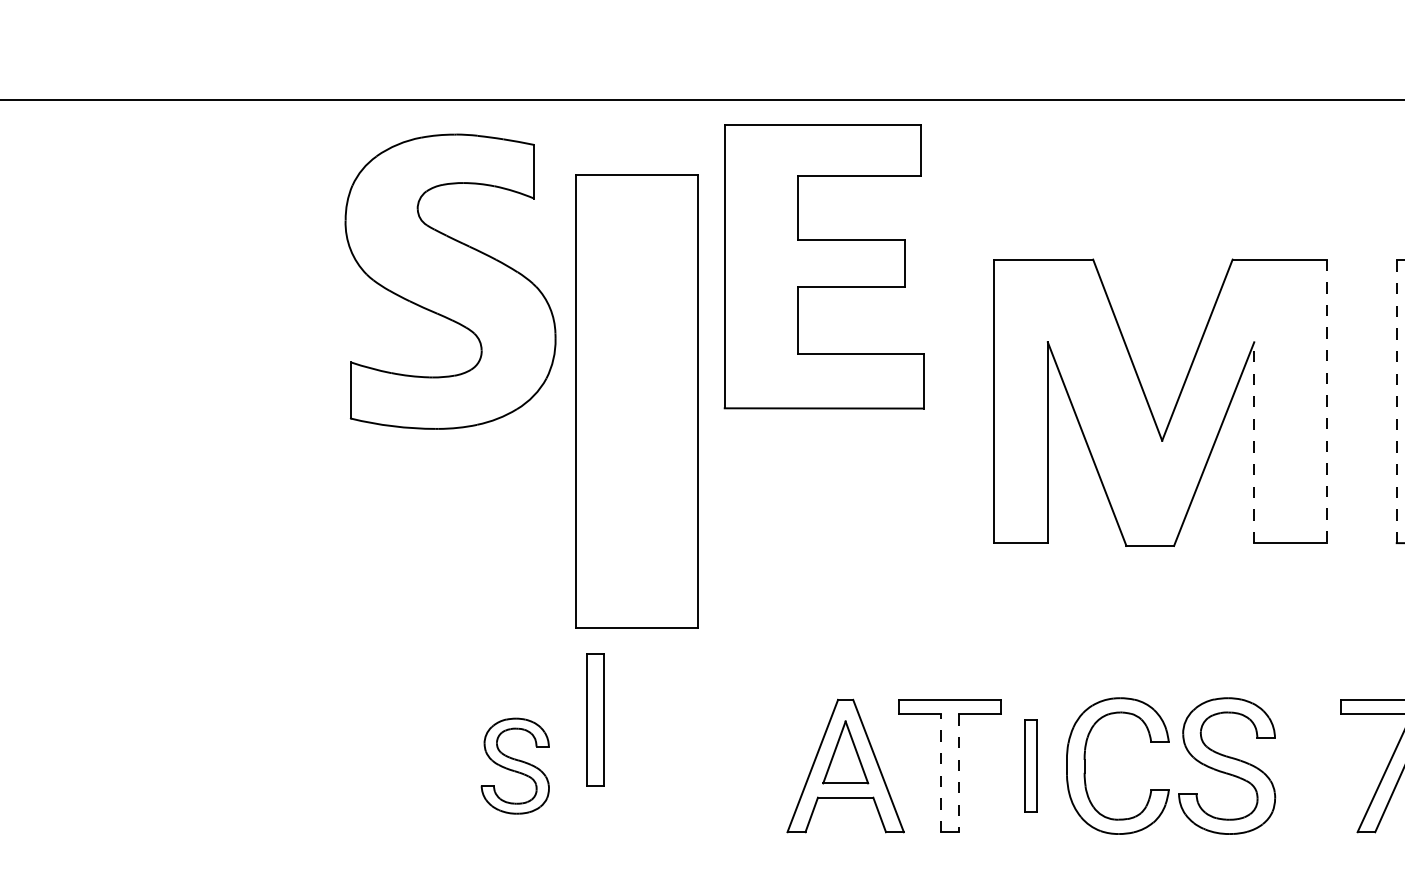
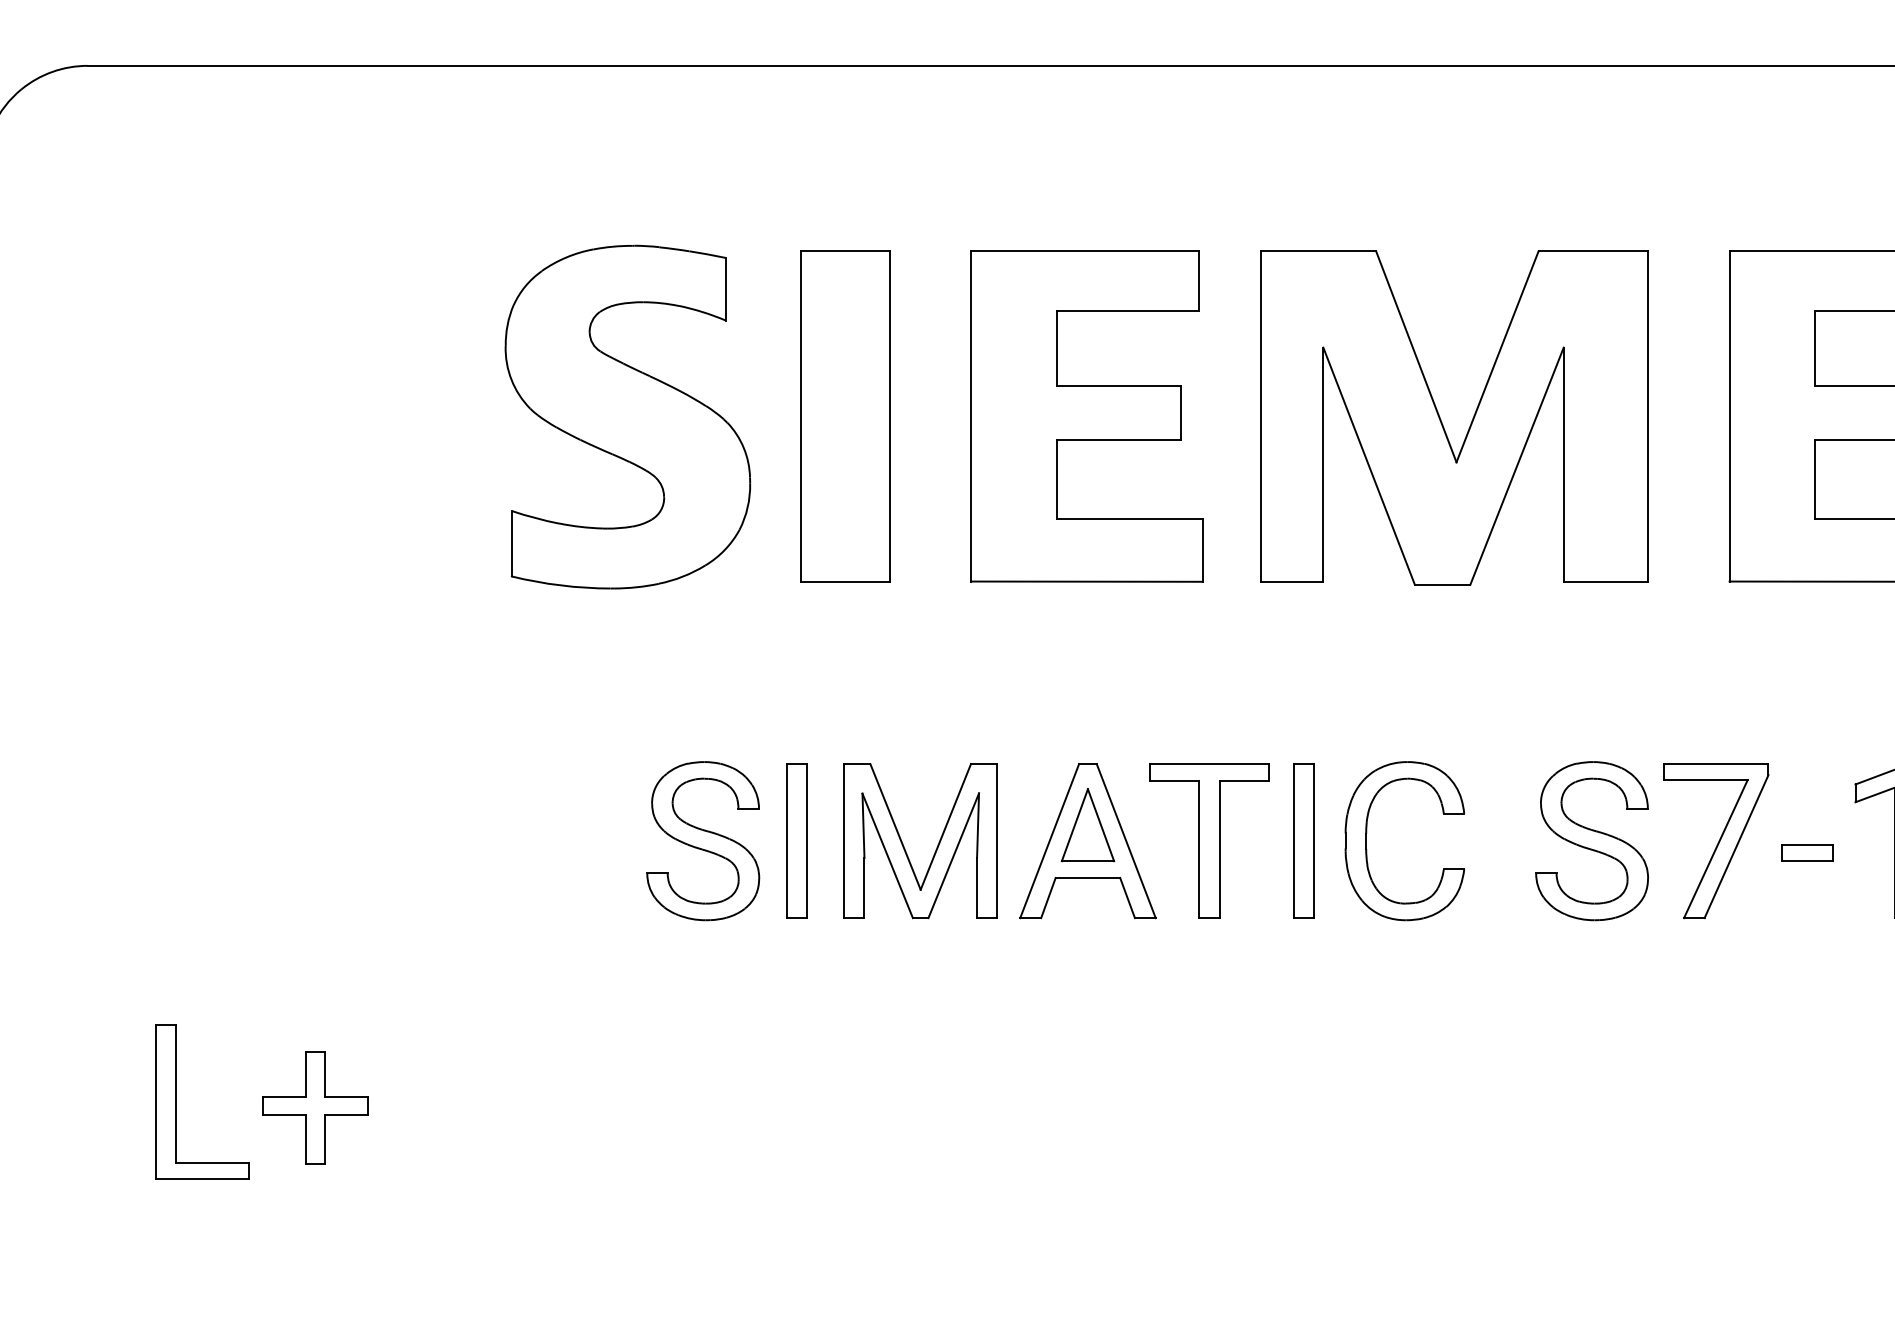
part: (823, 266) -> (1086, 416), moved
part: (450, 281) -> (627, 416), moved
line: (1396, 400) -> (1729, 415), dashed -> solid
part: (637, 401) -> (845, 416), size x0.62
line: (1326, 401) -> (1647, 416), dashed -> solid
line: (1254, 442) -> (1563, 464), dashed -> solid
part: (595, 719) -> (796, 840), moved
part: (1030, 765) -> (1303, 840), size x1.43
part: (515, 766) -> (703, 841), size x1.43
part: (1226, 766) -> (1591, 841), moved
part: (688, 772) -> (905, 848), added
line: (941, 773) -> (1199, 849), dashed -> solid
line: (958, 773) -> (1219, 849), dashed -> solid

